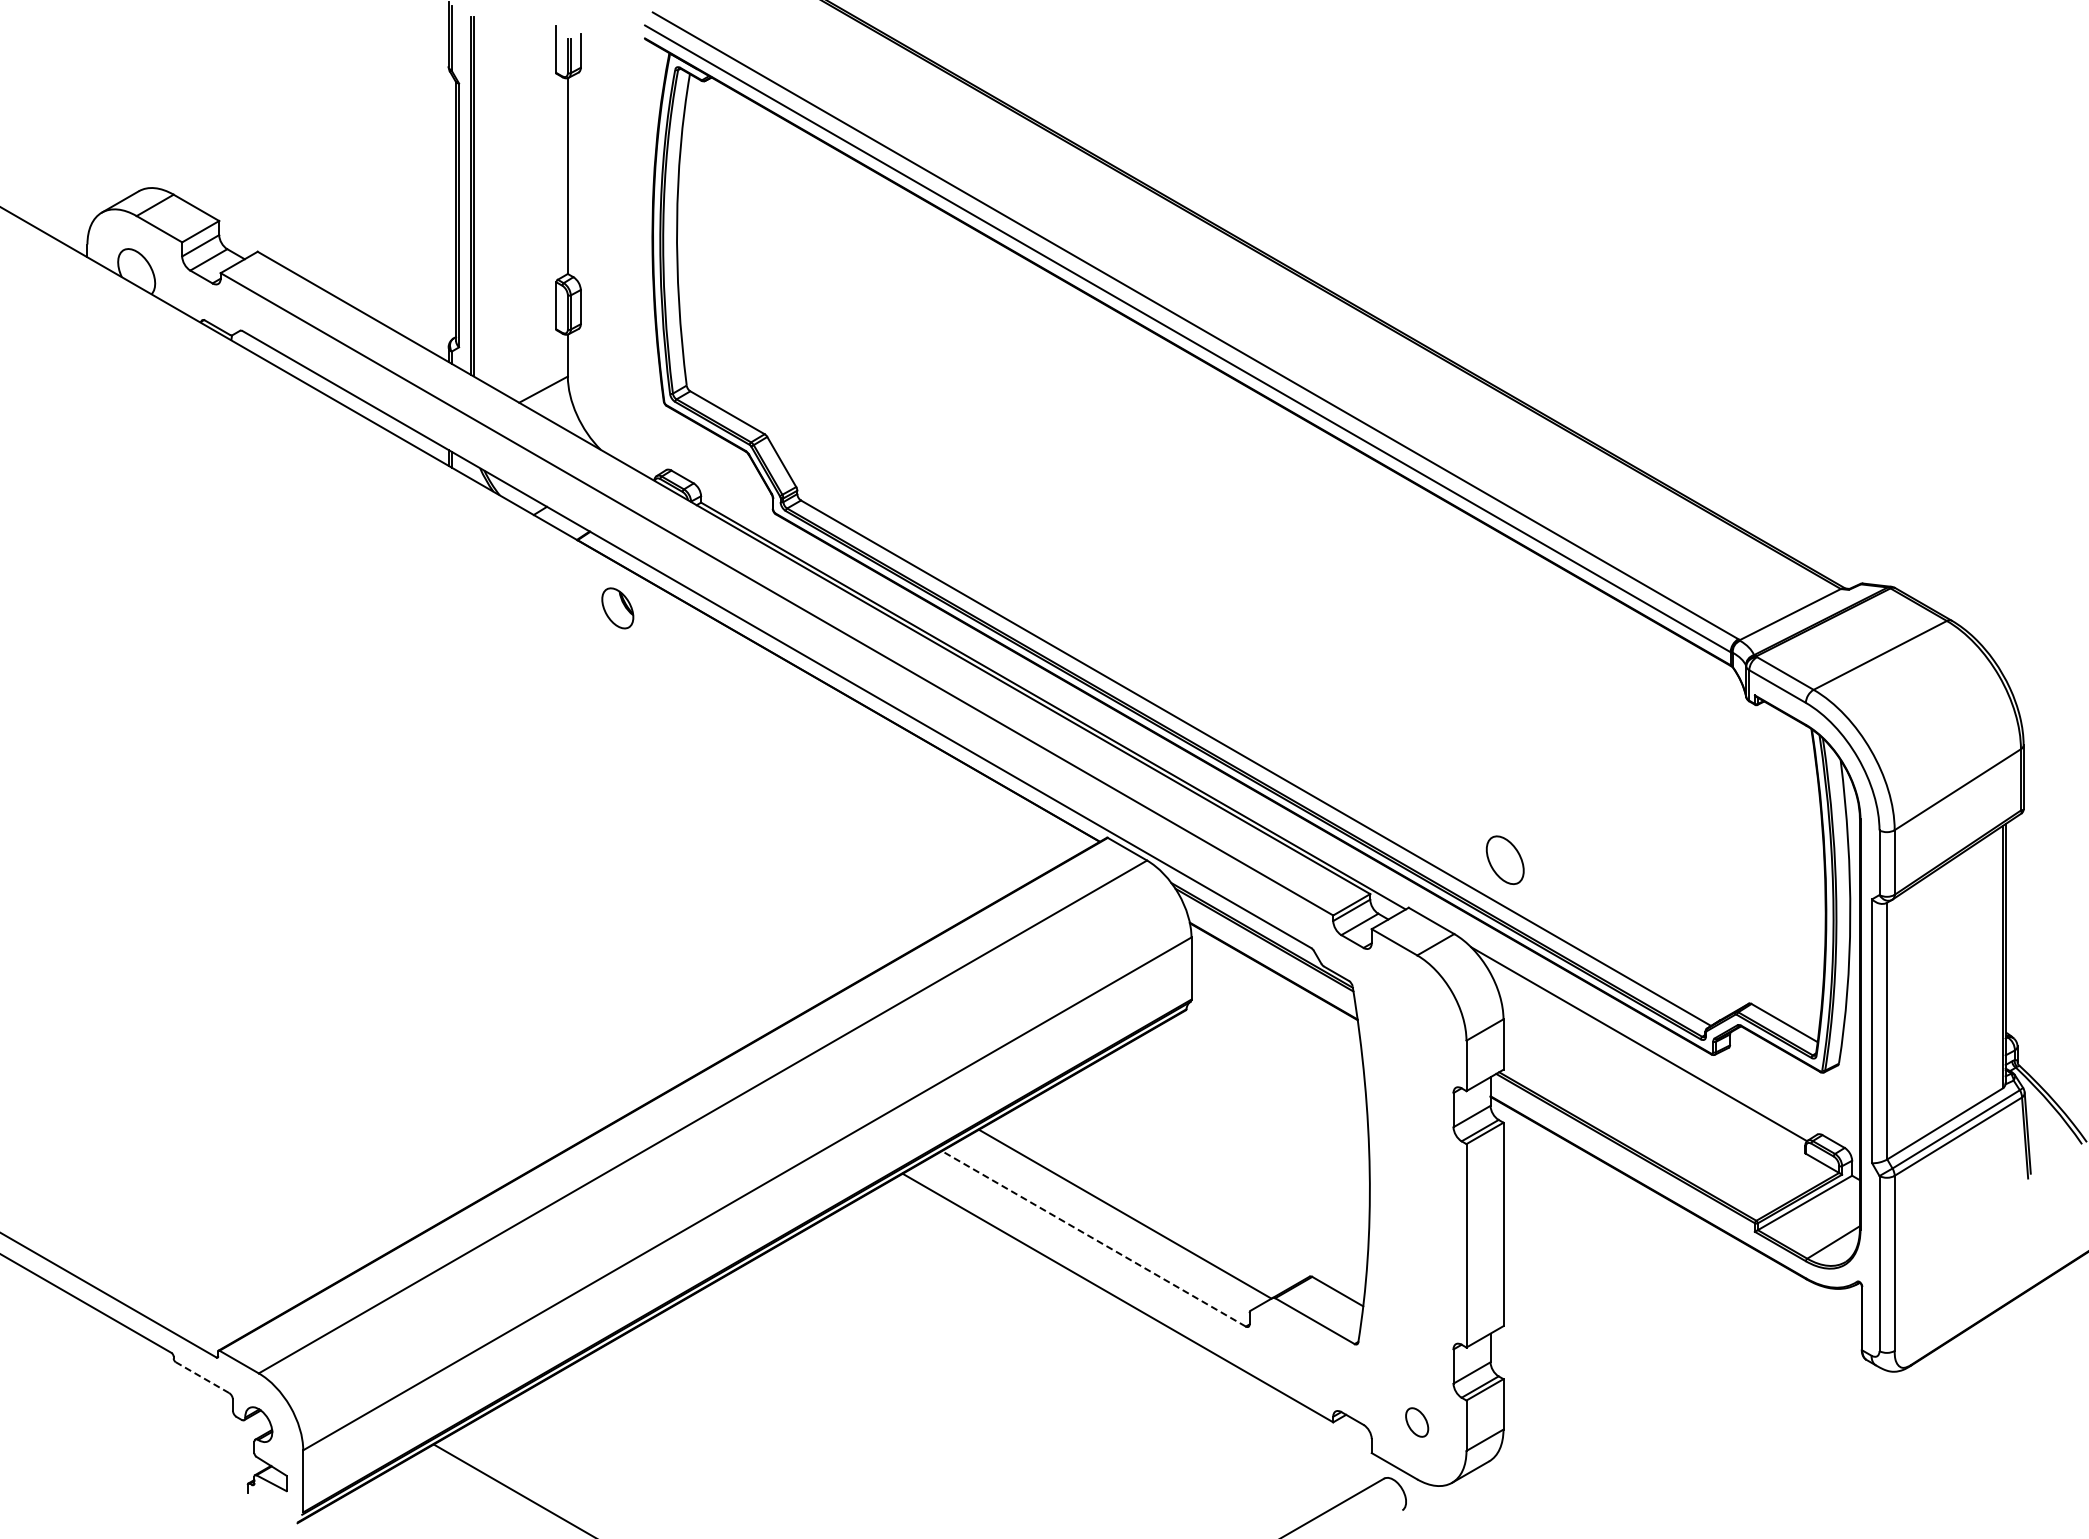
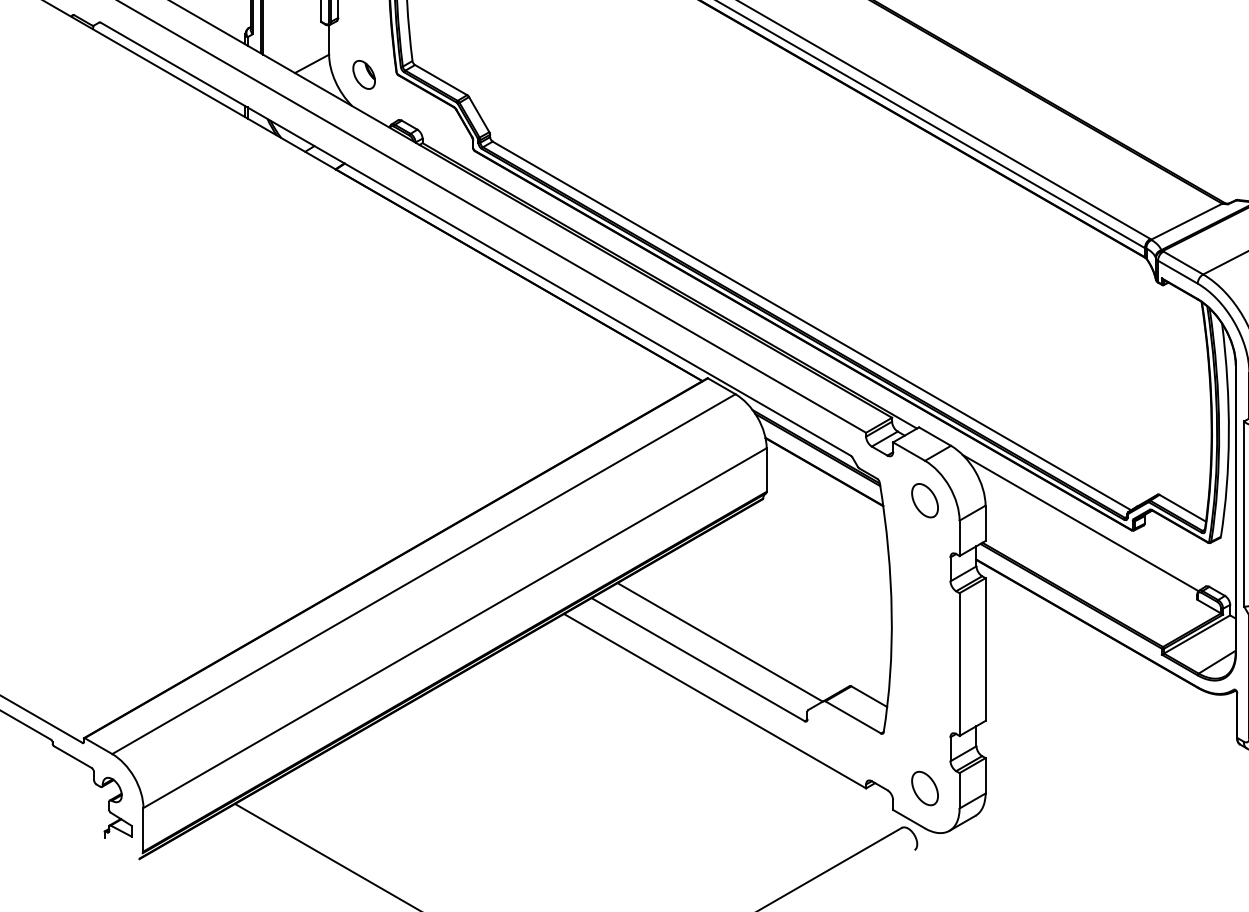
part: (617, 608) -> (363, 74), moved
part: (1504, 860) -> (924, 500), moved
line: (1093, 1238) -> (697, 659), dashed -> solid
line: (202, 1377) -> (72, 756), dashed -> solid
part: (1416, 1422) -> (924, 788), size x1.67

